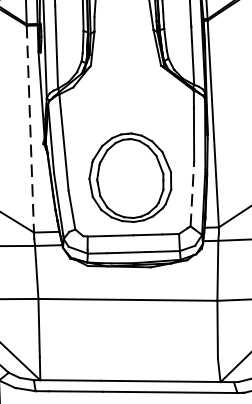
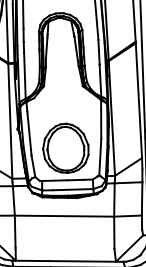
line: (30, 129) -> (10, 121), dashed -> solid
line: (192, 192) -> (100, 156), dashed -> solid

